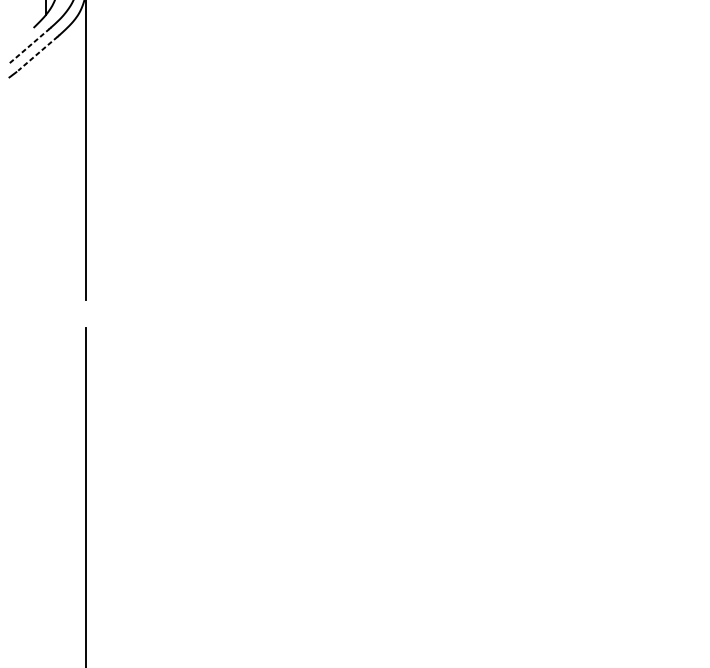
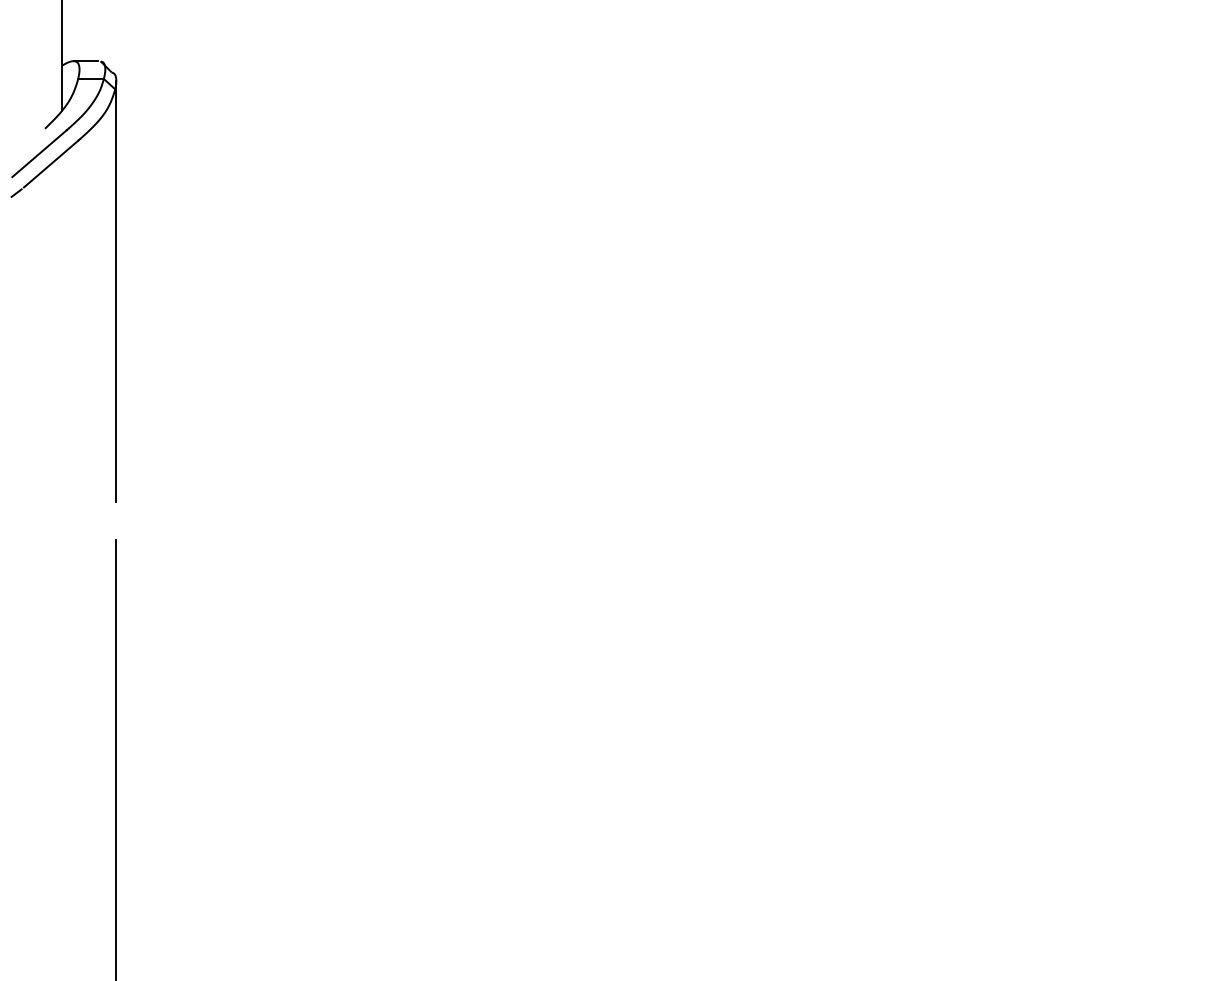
line: (29, 45) -> (39, 153), dashed -> solid
line: (38, 53) -> (51, 164), dashed -> solid

